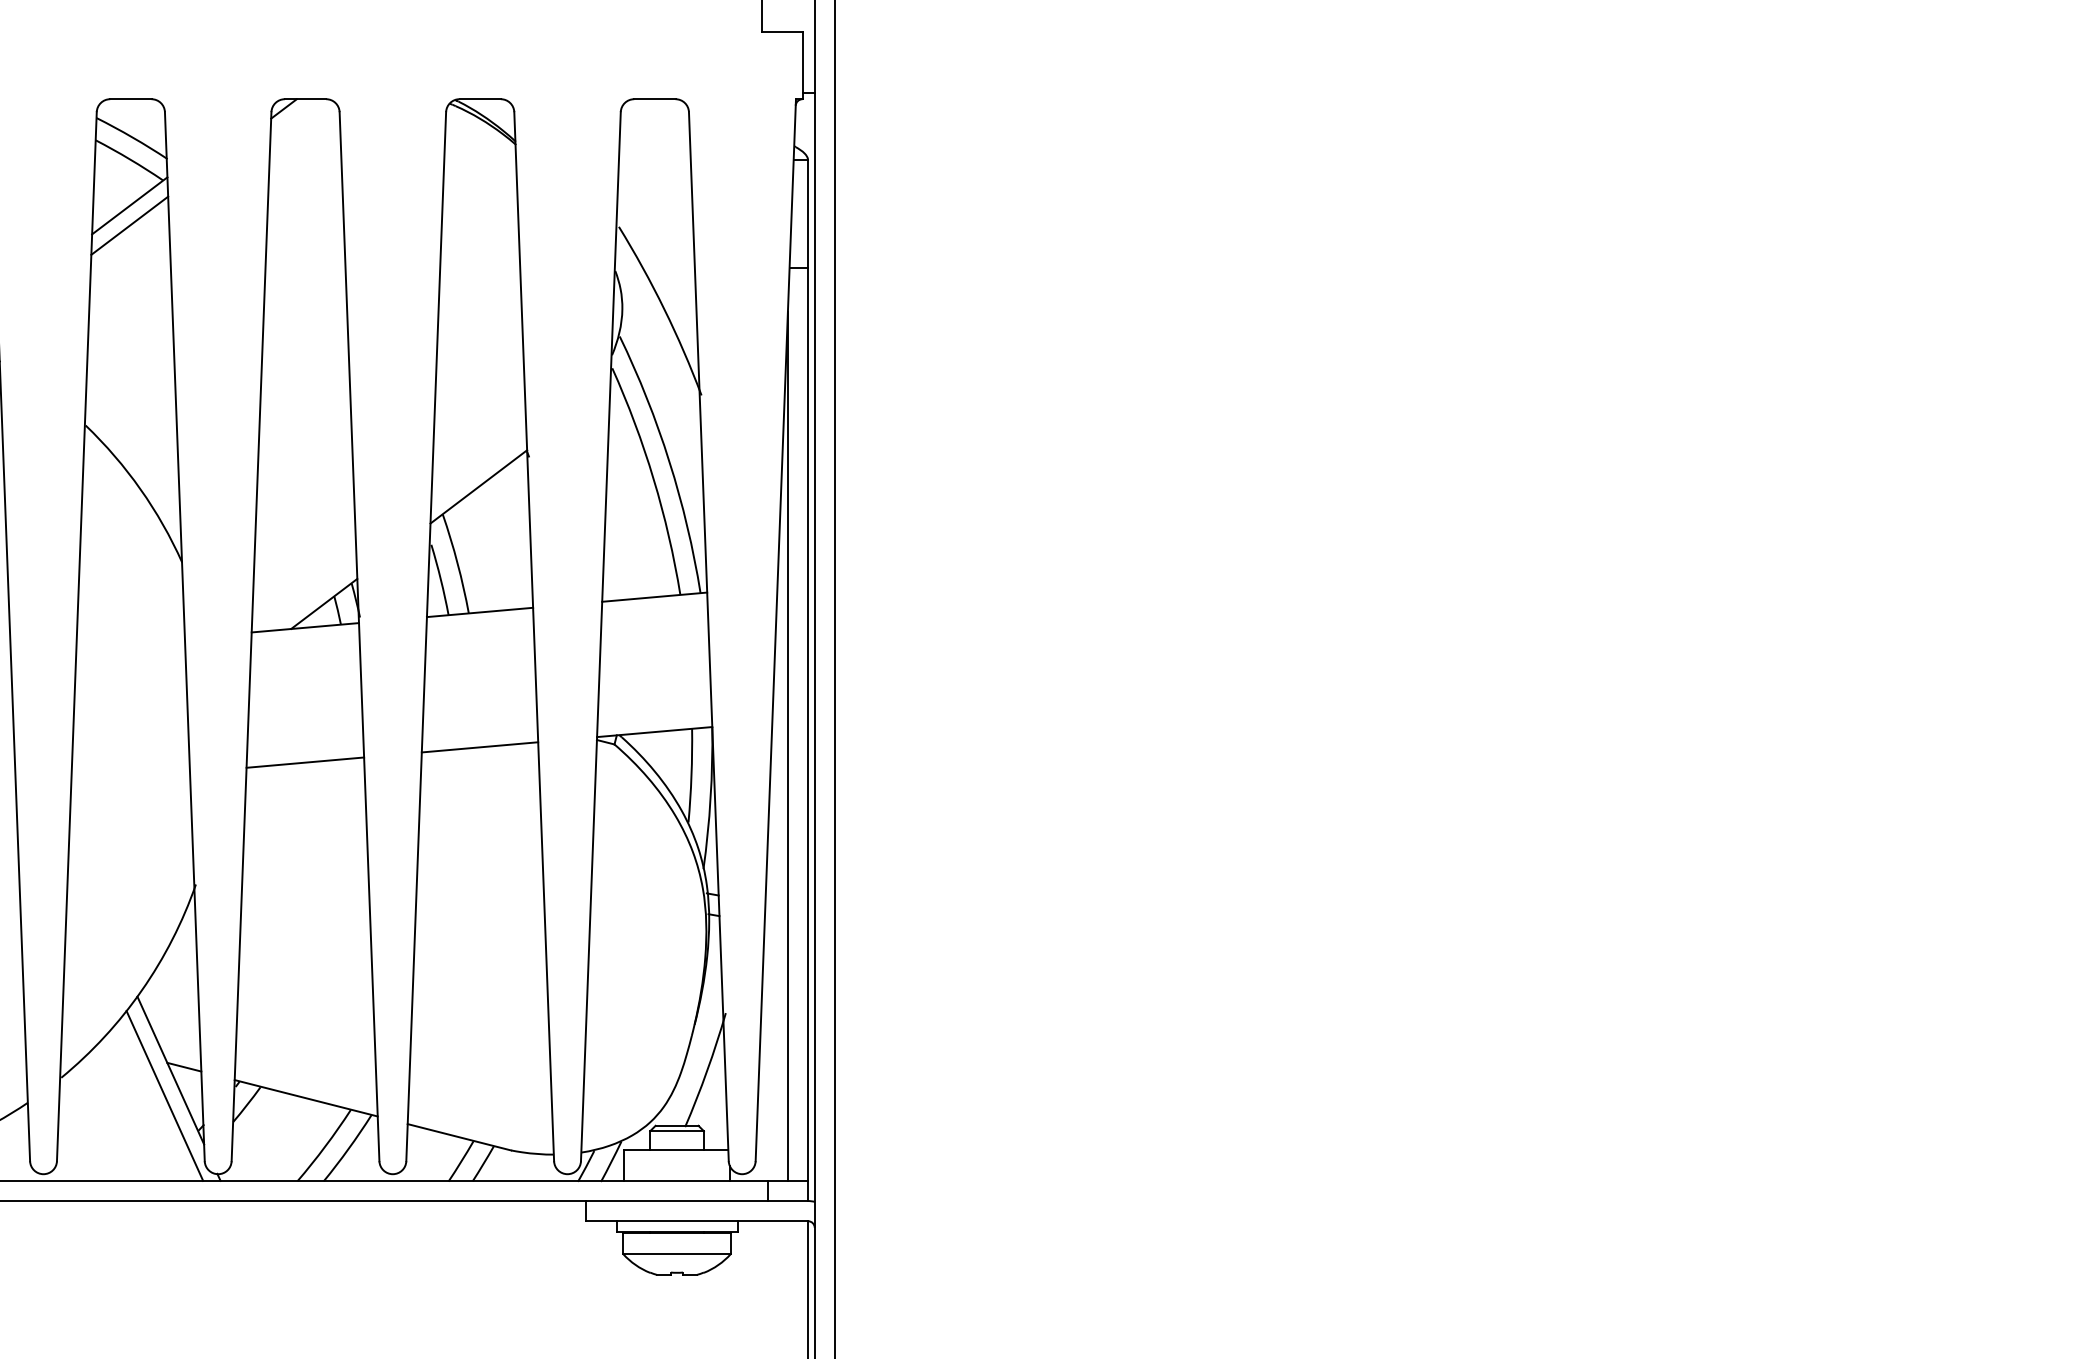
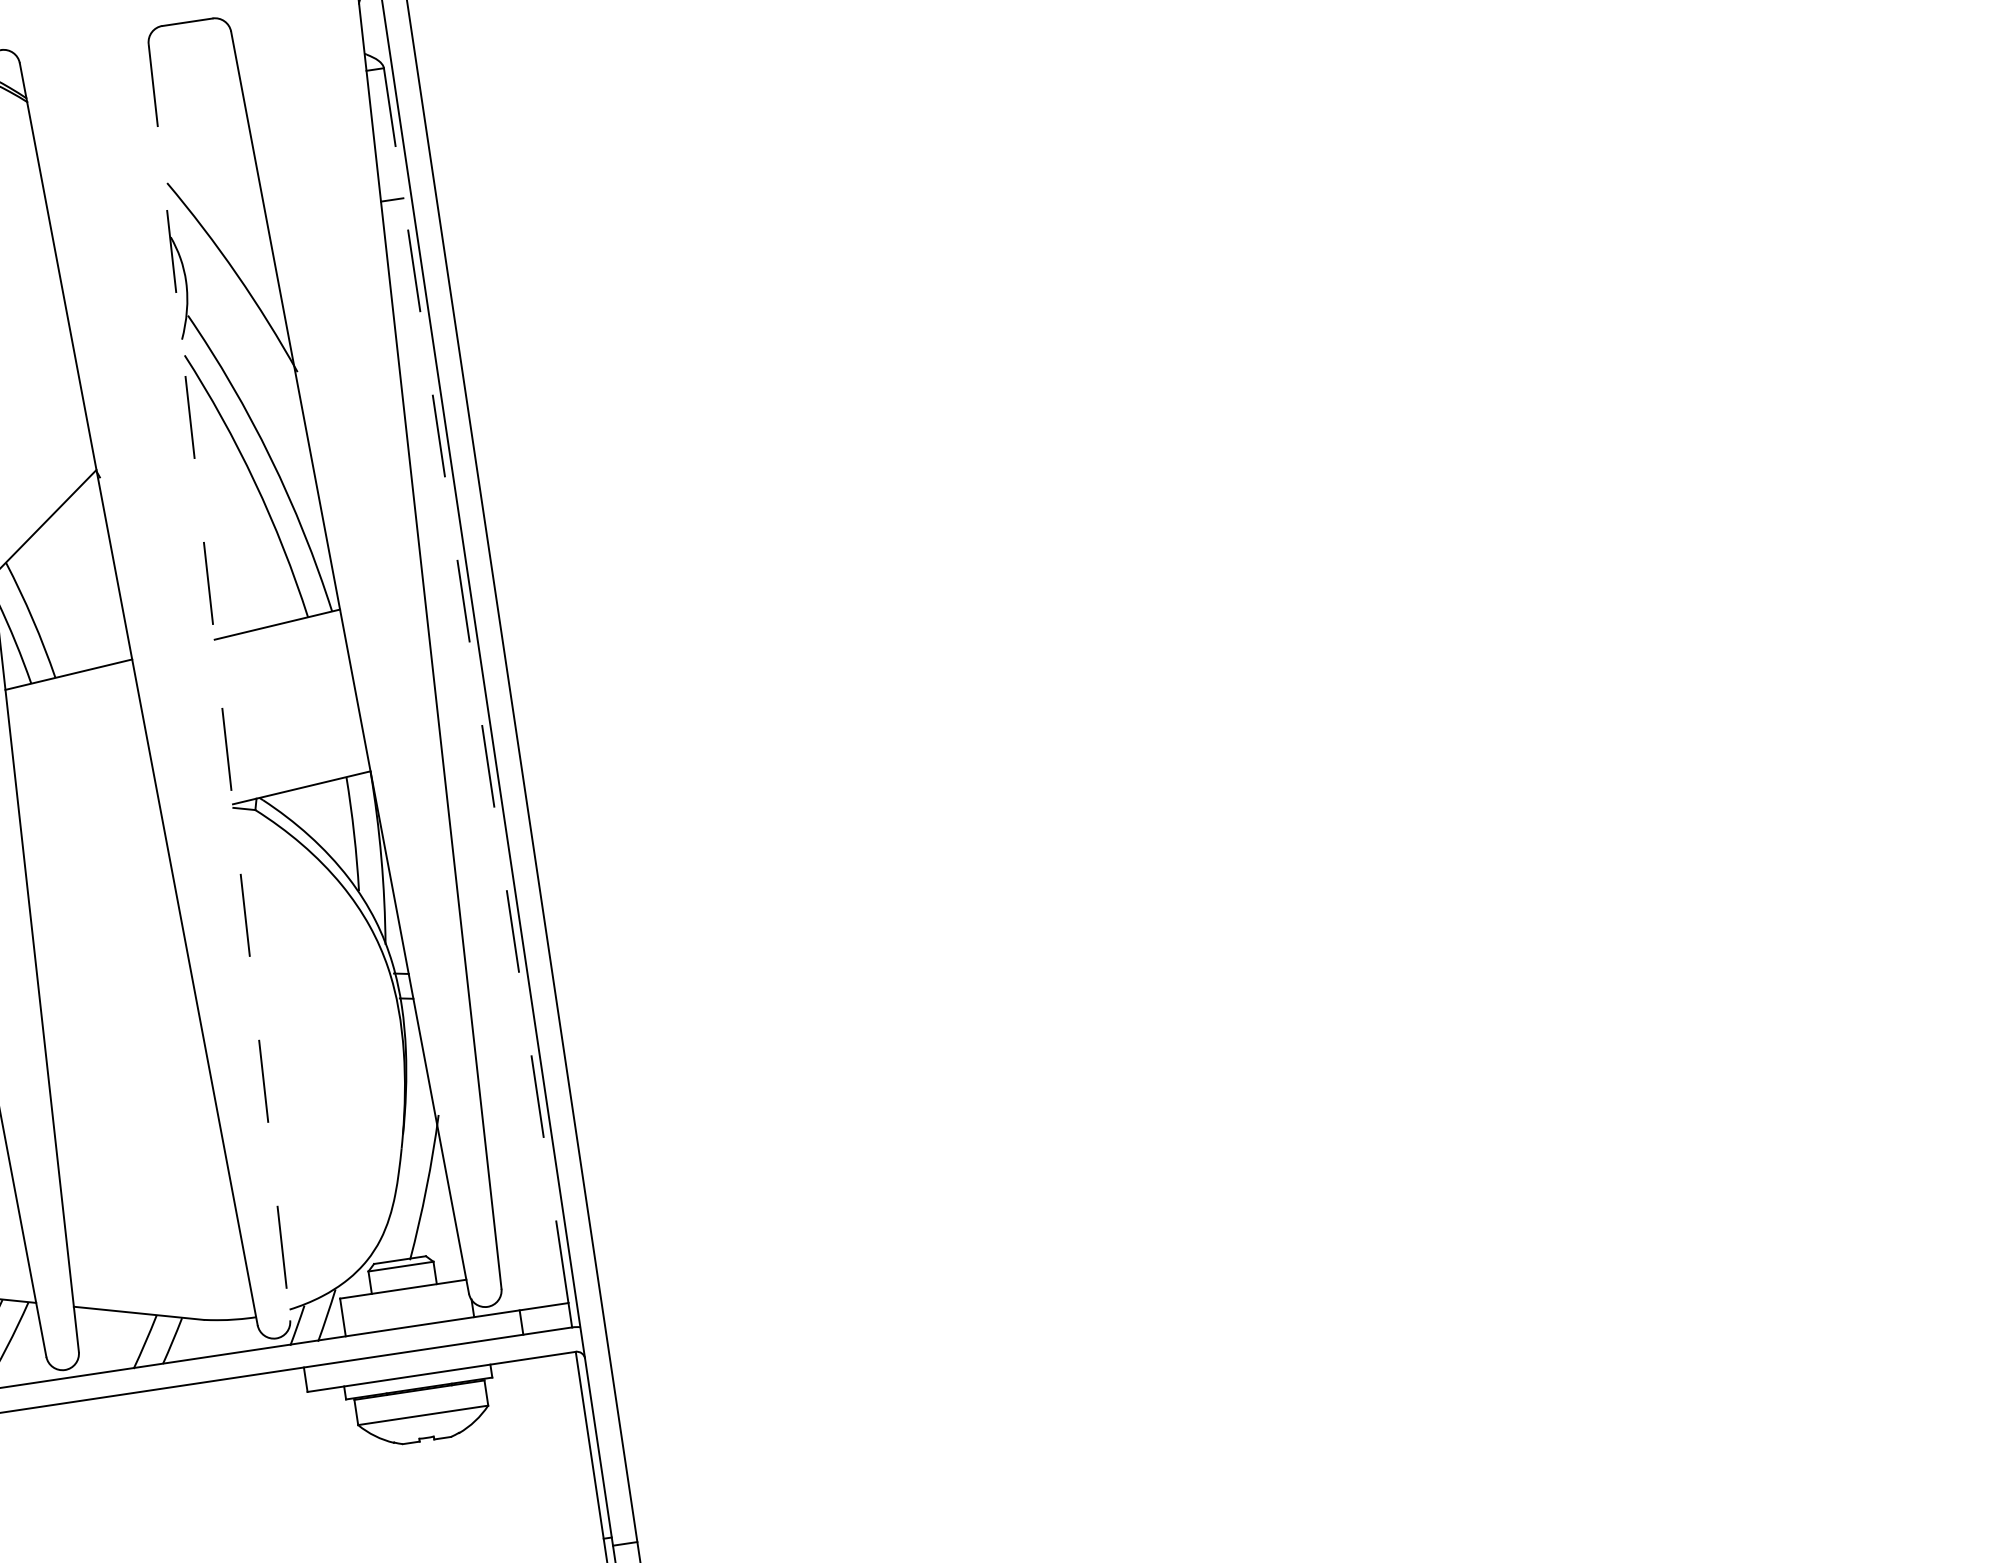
line: (600, 636) -> (218, 682), solid -> dashed
line: (808, 670) -> (476, 685), solid -> dashed
line: (787, 745) -> (464, 780), removed
line: (479, 747) -> (92, 838), removed

